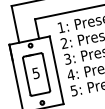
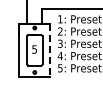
line: (56, 70) -> (50, 50), solid -> dashed

